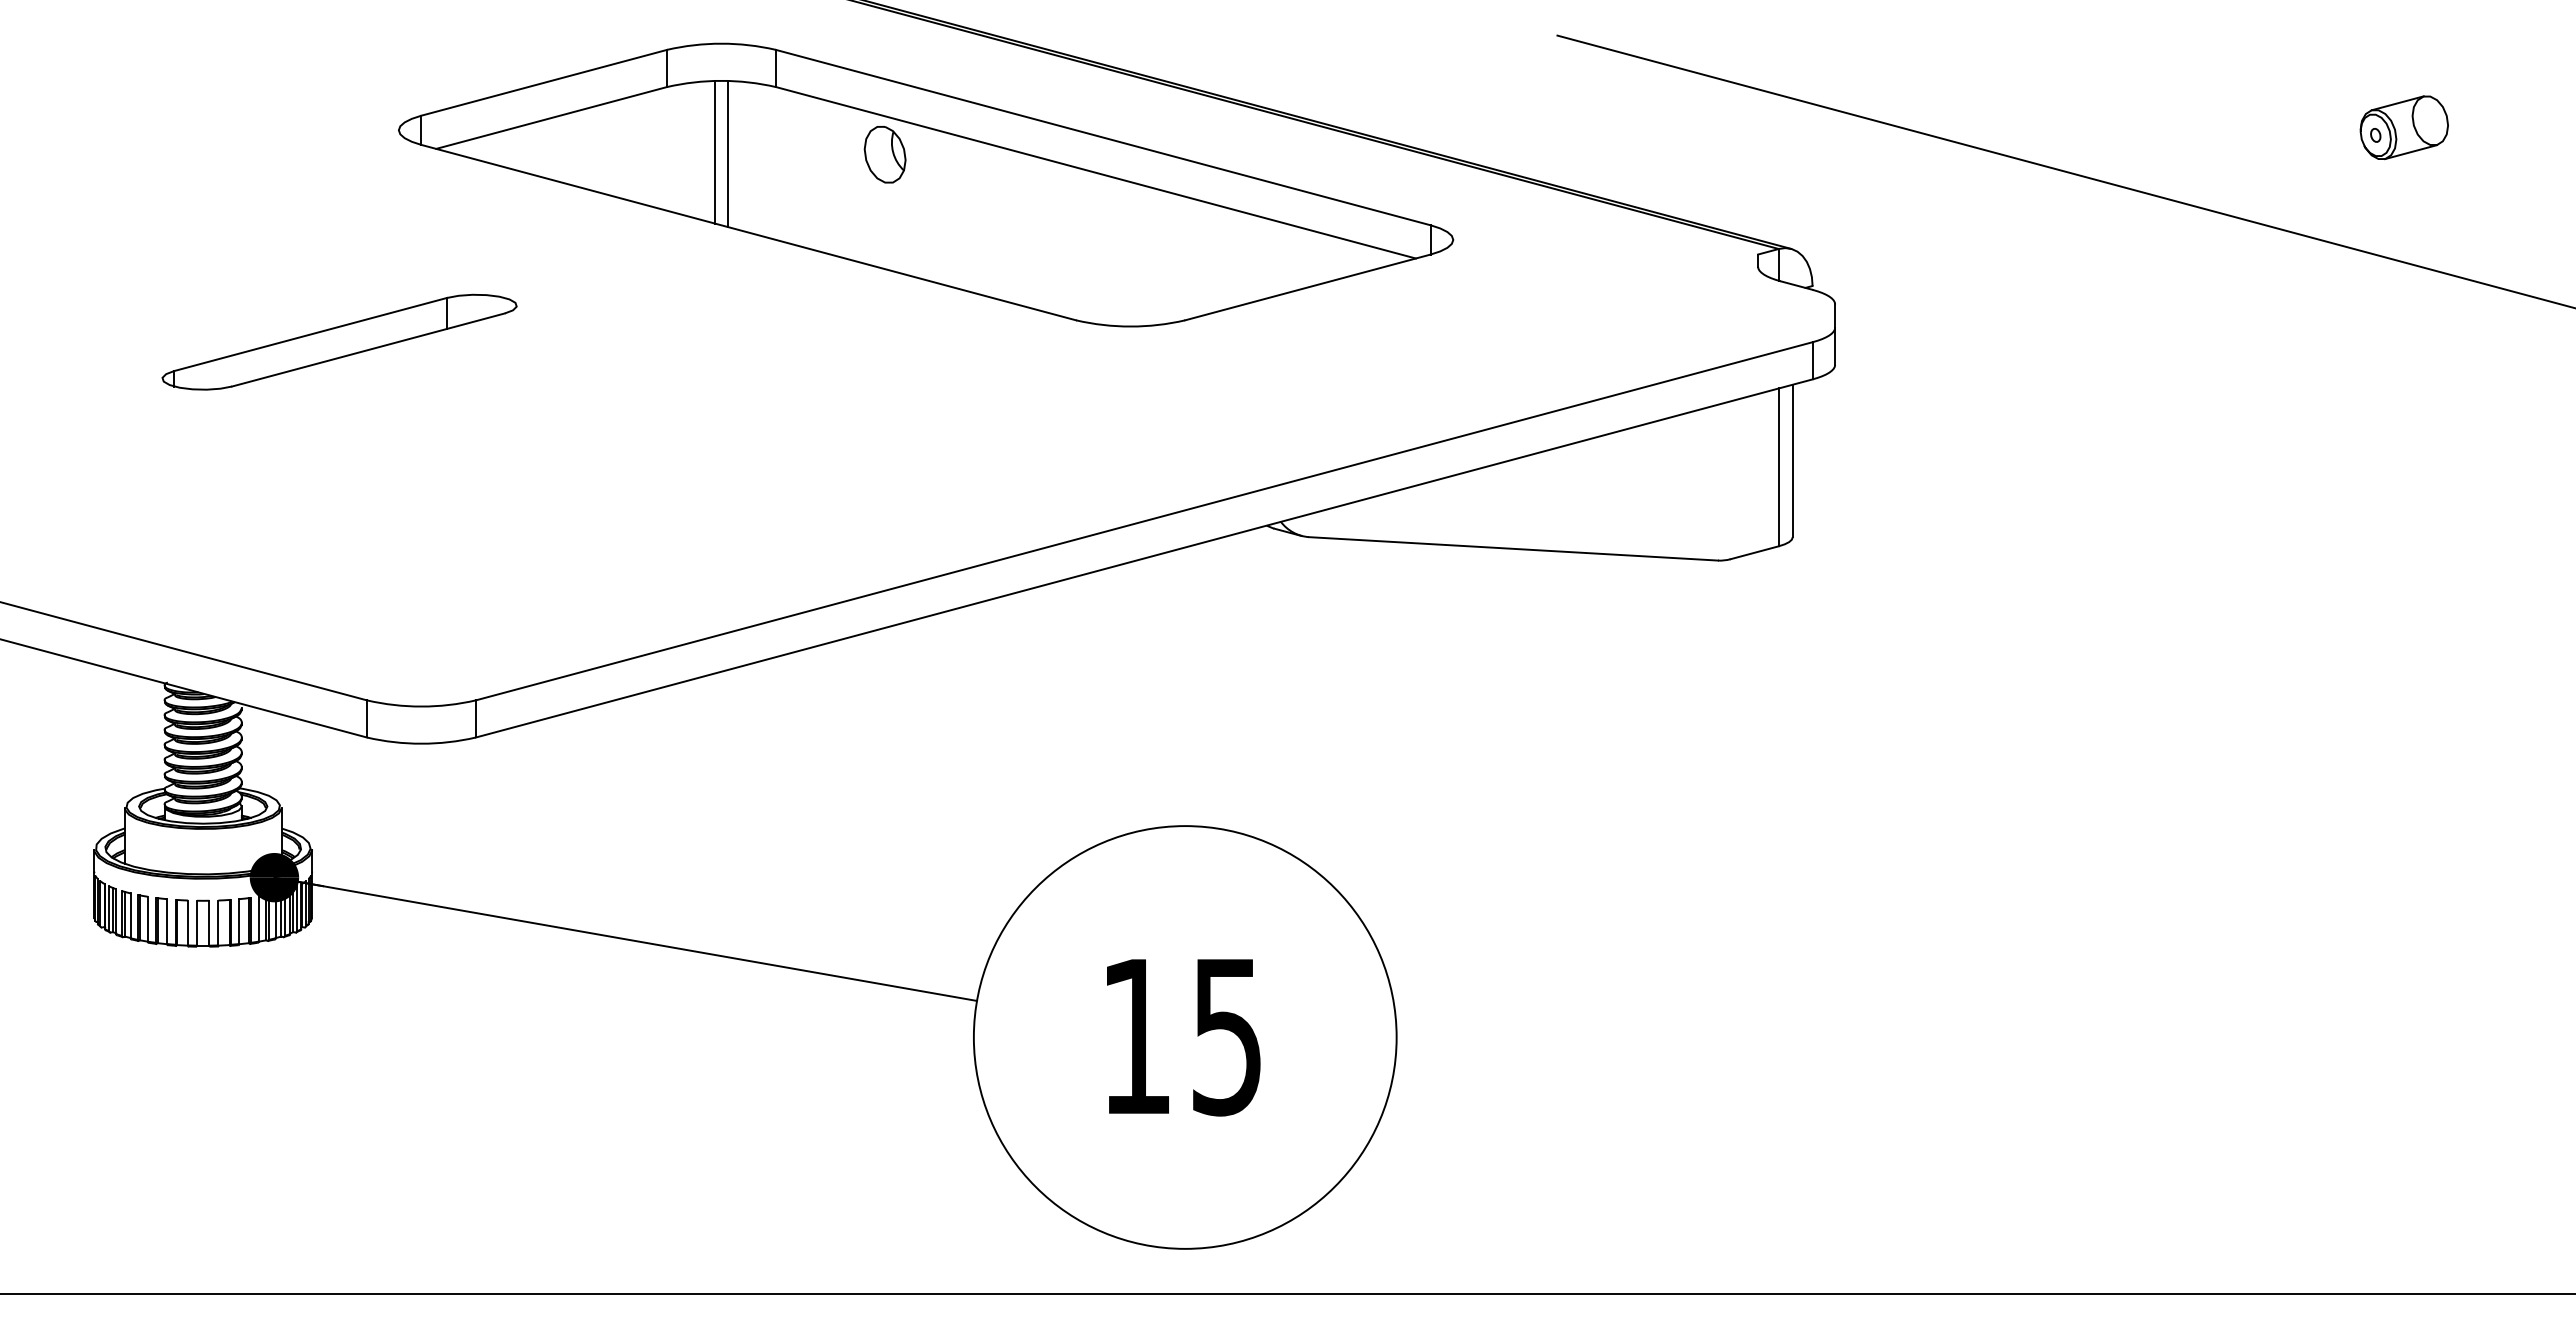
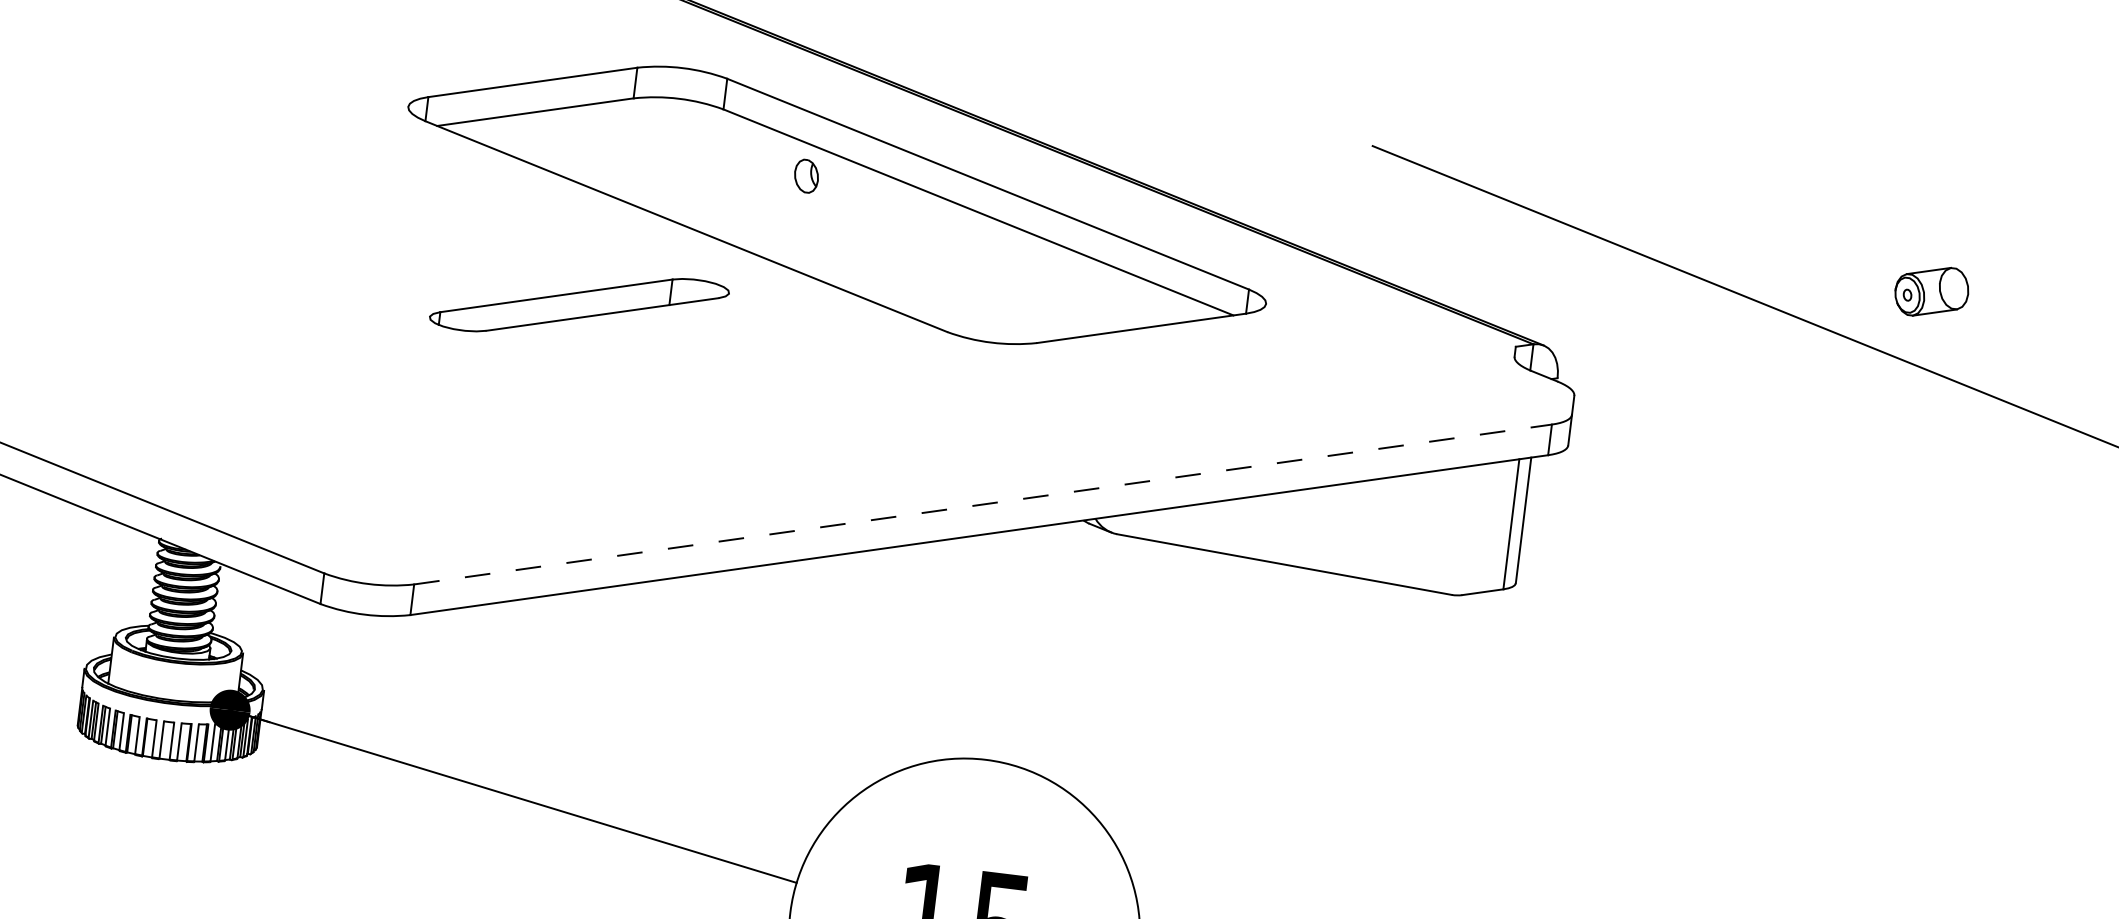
part: (2403, 127) -> (1931, 291), moved
line: (714, 152) -> (666, 157), removed
line: (728, 154) -> (677, 160), removed
part: (884, 154) -> (806, 175), size x0.7
part: (339, 341) -> (579, 304), moved
line: (1144, 521) -> (983, 504), solid -> dashed

